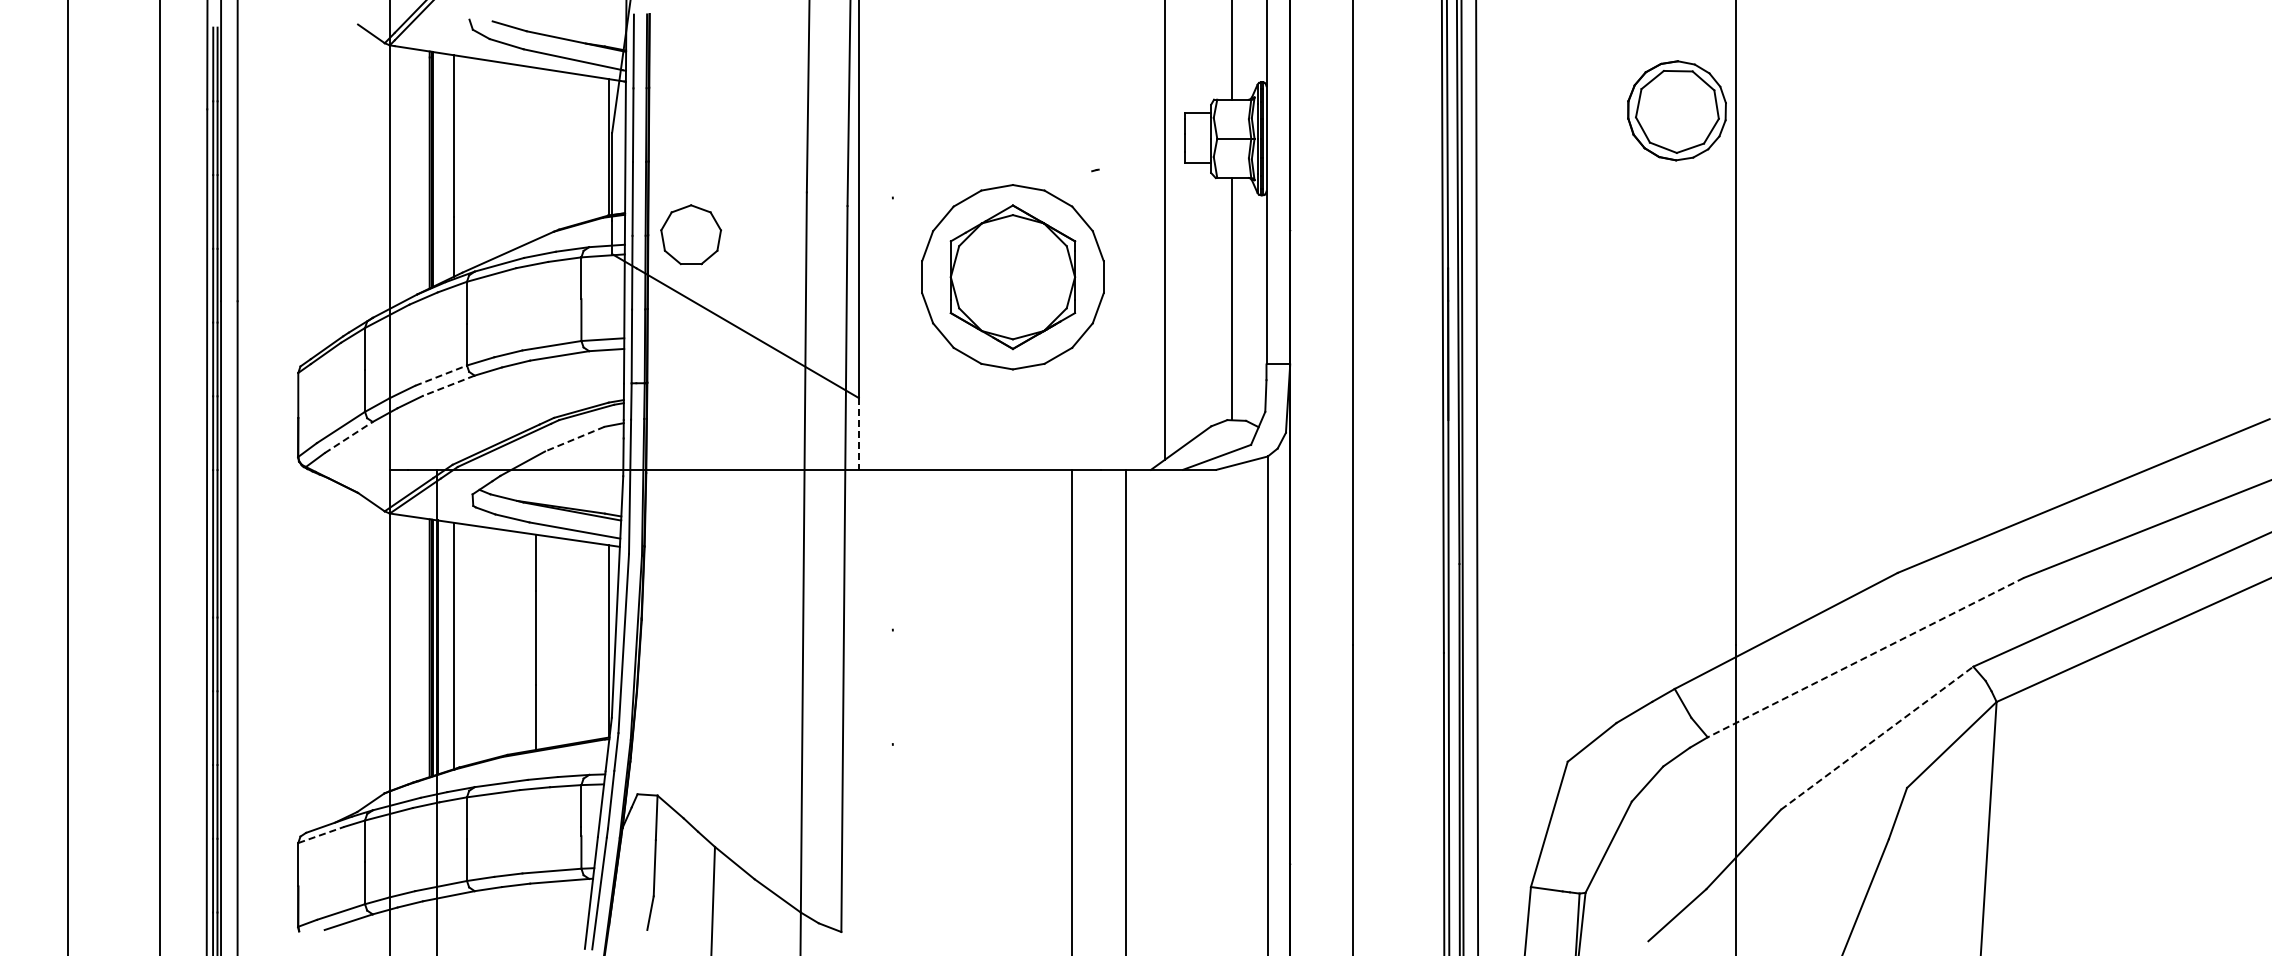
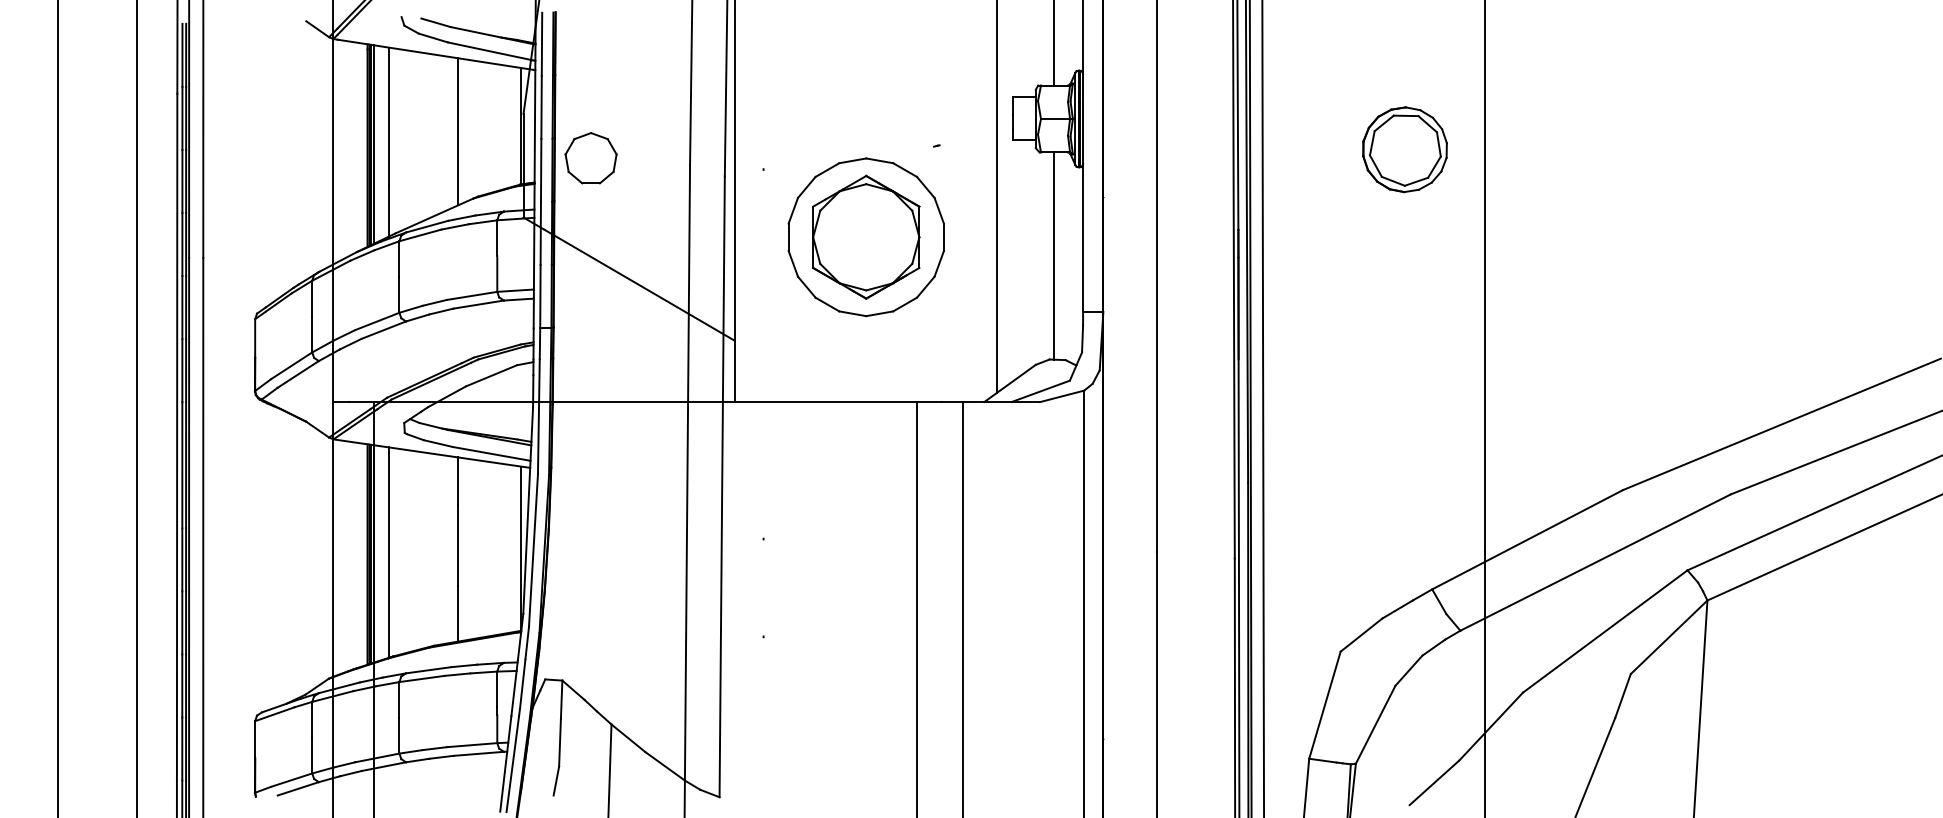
part: (1676, 110) -> (1404, 149), moved
line: (535, 153) -> (458, 131), added
line: (437, 168) -> (374, 144), added
part: (691, 234) -> (591, 158), moved
line: (441, 375) -> (377, 321), dashed -> solid
line: (448, 385) -> (383, 329), dashed -> solid
line: (858, 433) -> (734, 370), dashed -> solid
line: (348, 437) -> (298, 374), dashed -> solid
line: (574, 439) -> (491, 376), dashed -> solid
line: (1865, 657) -> (1595, 562), dashed -> solid
line: (1877, 738) -> (1605, 631), dashed -> solid
line: (321, 834) -> (275, 713), dashed -> solid

